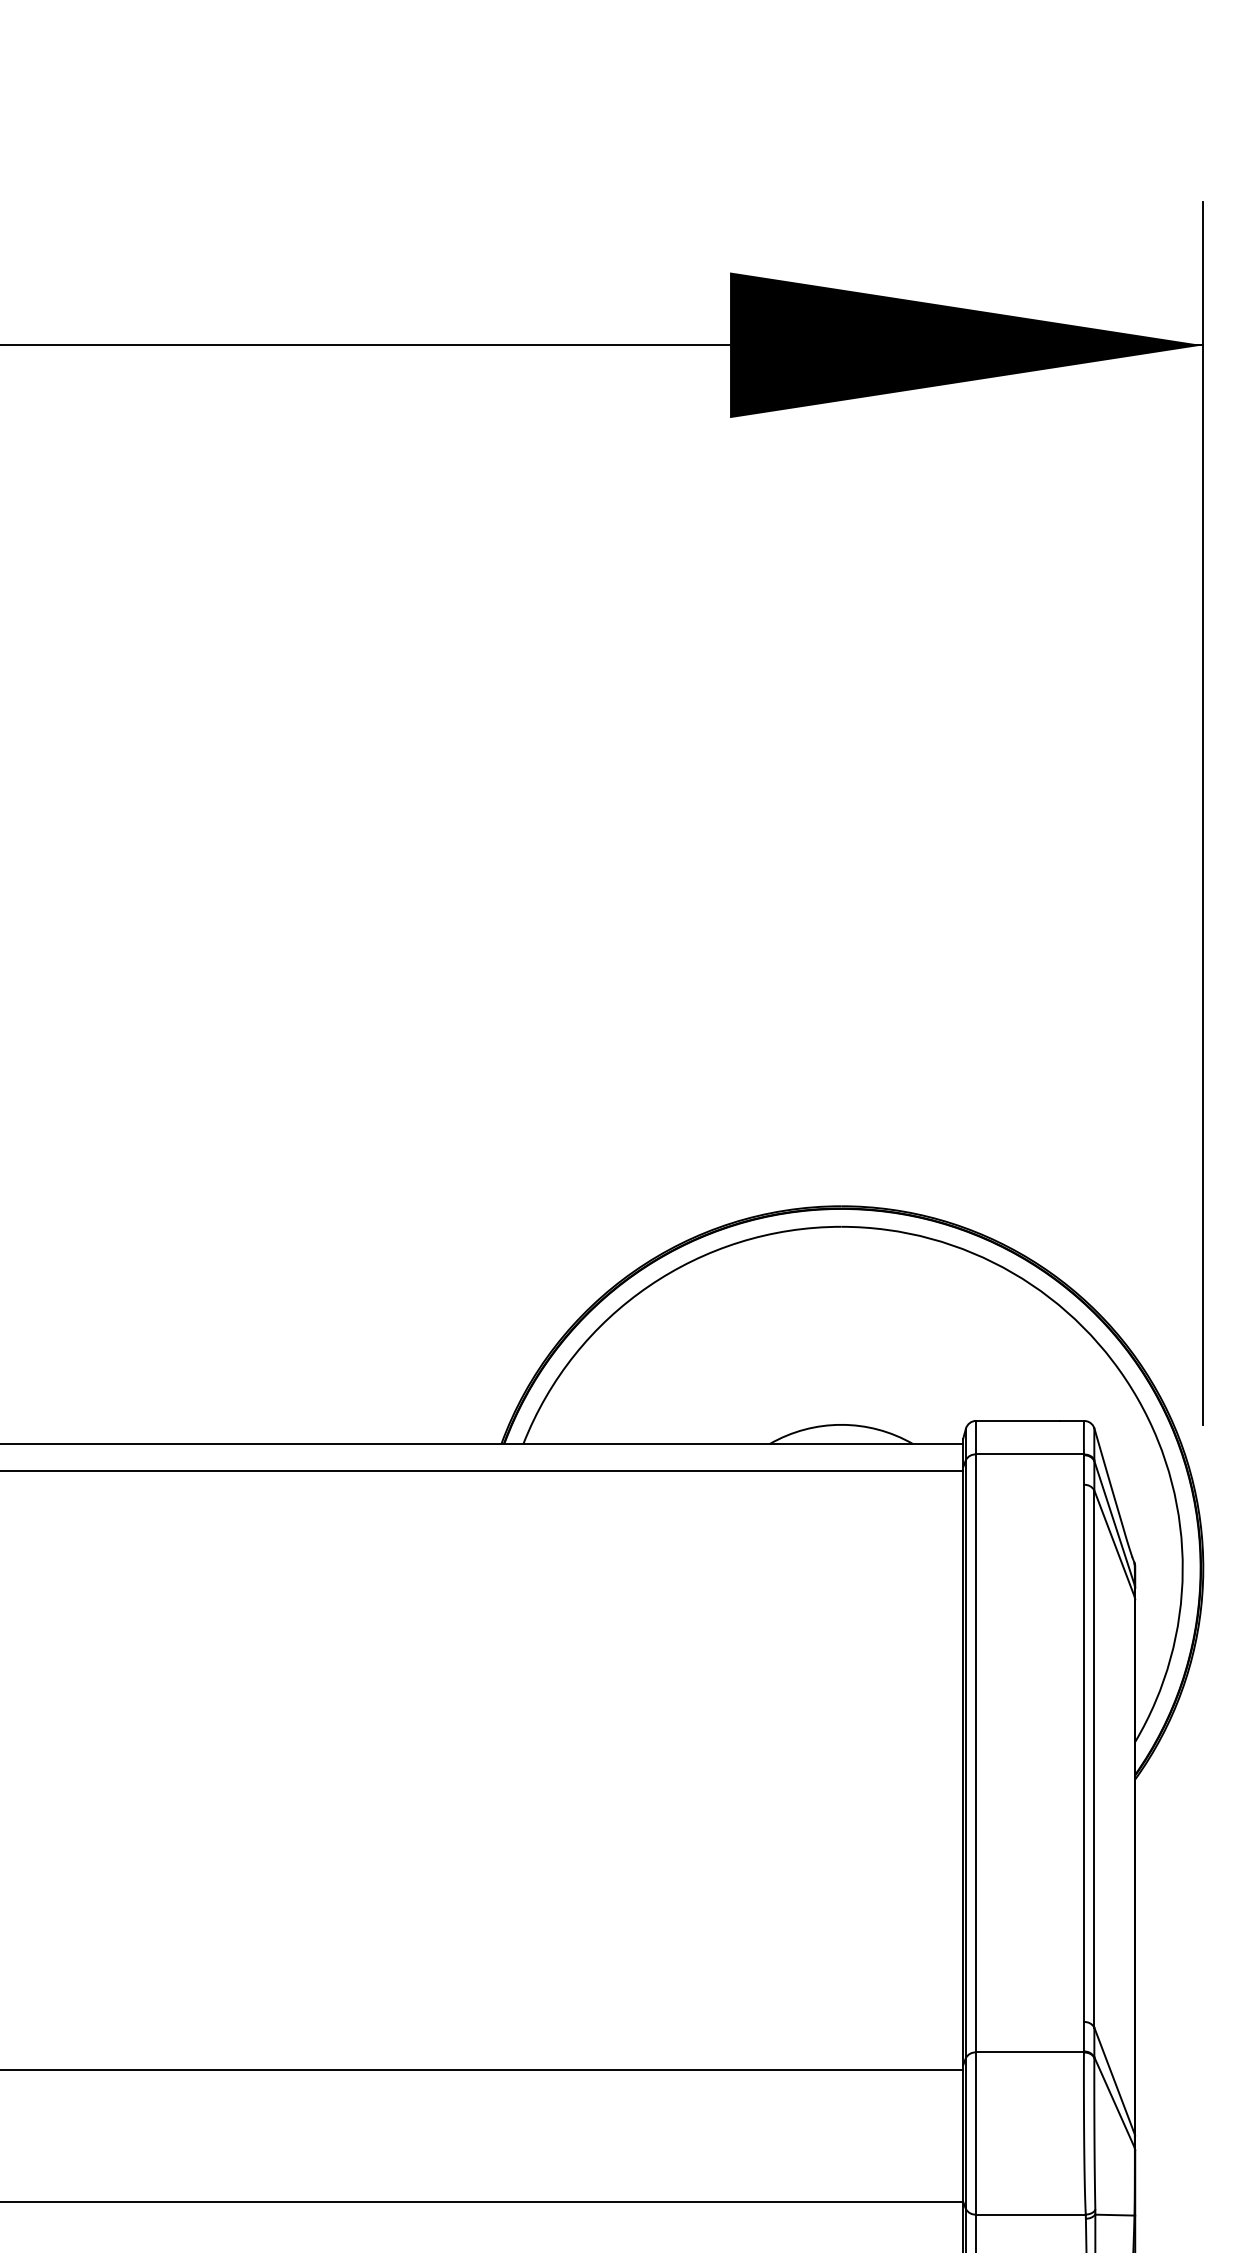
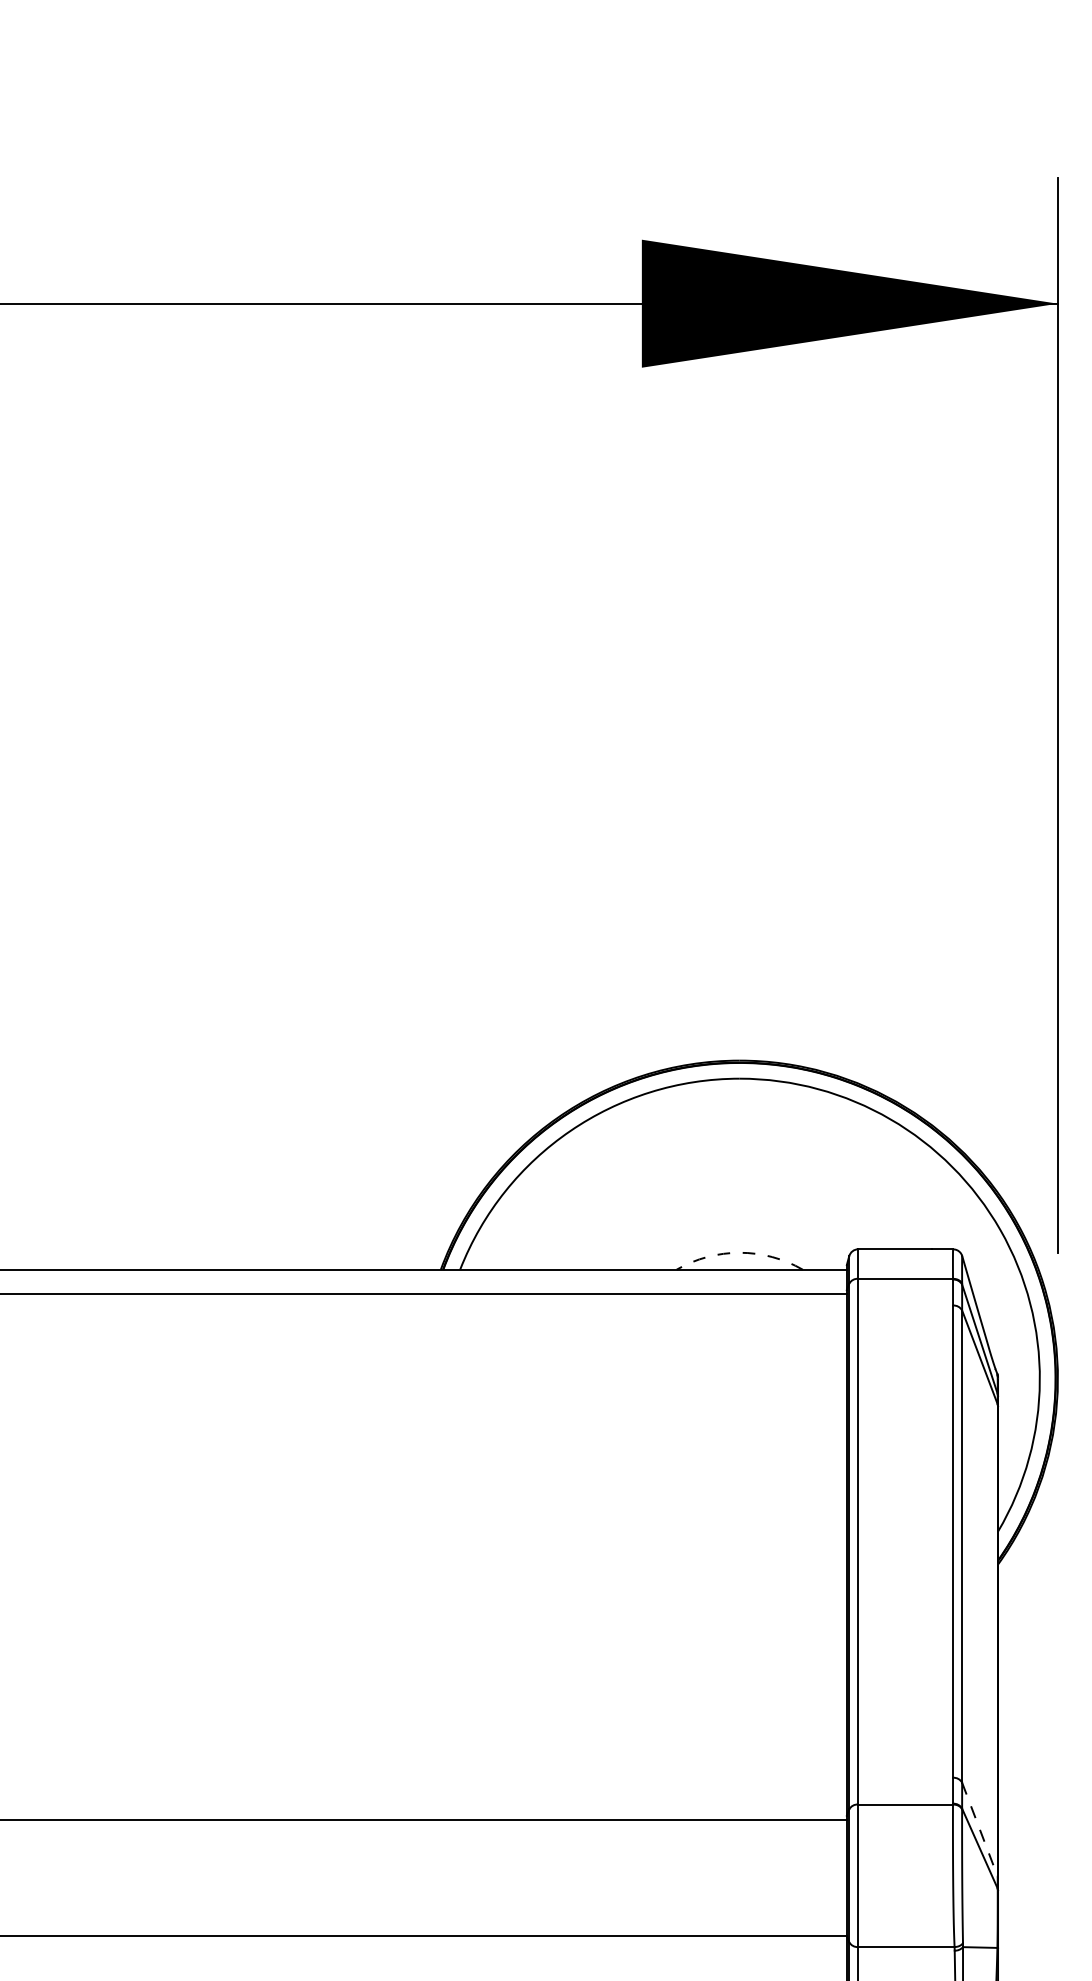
arc: (841, 1424) -> (739, 1252), solid -> dashed
line: (1115, 2082) -> (980, 1830), solid -> dashed

